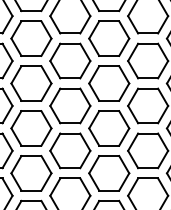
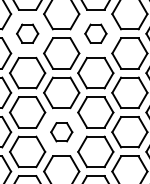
part: (31, 38) -> (27, 33), size x0.6
part: (109, 38) -> (96, 33), size x0.6
part: (70, 150) -> (61, 131), size x0.6

